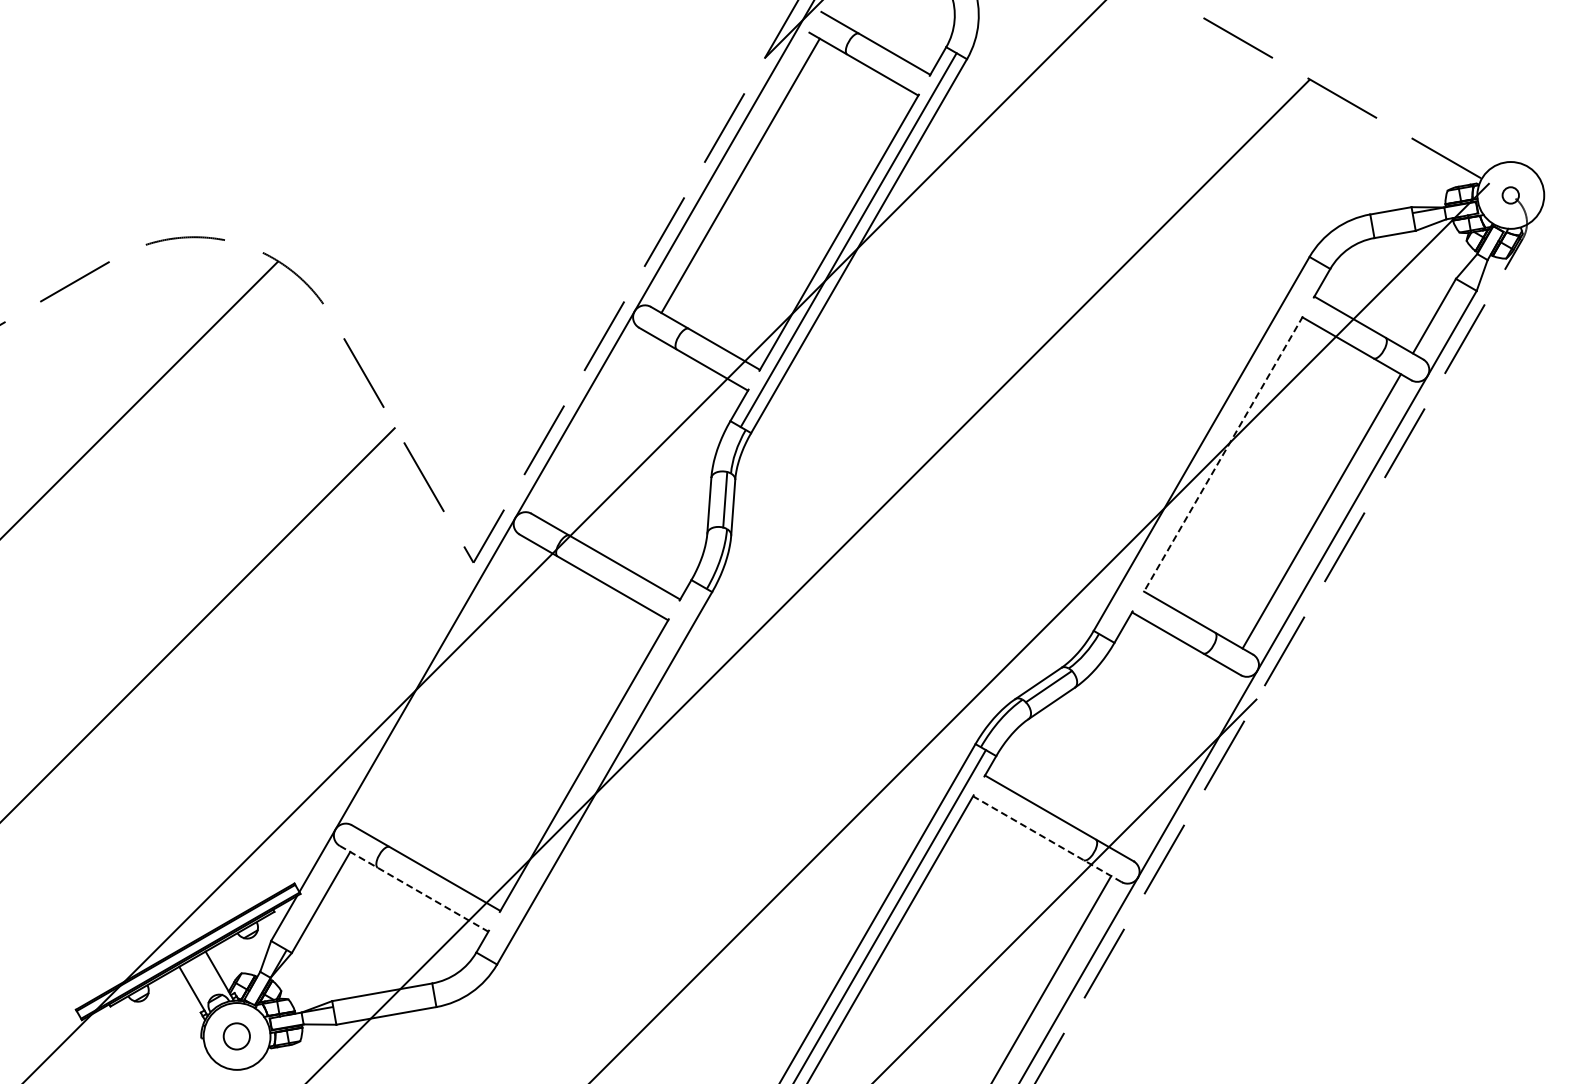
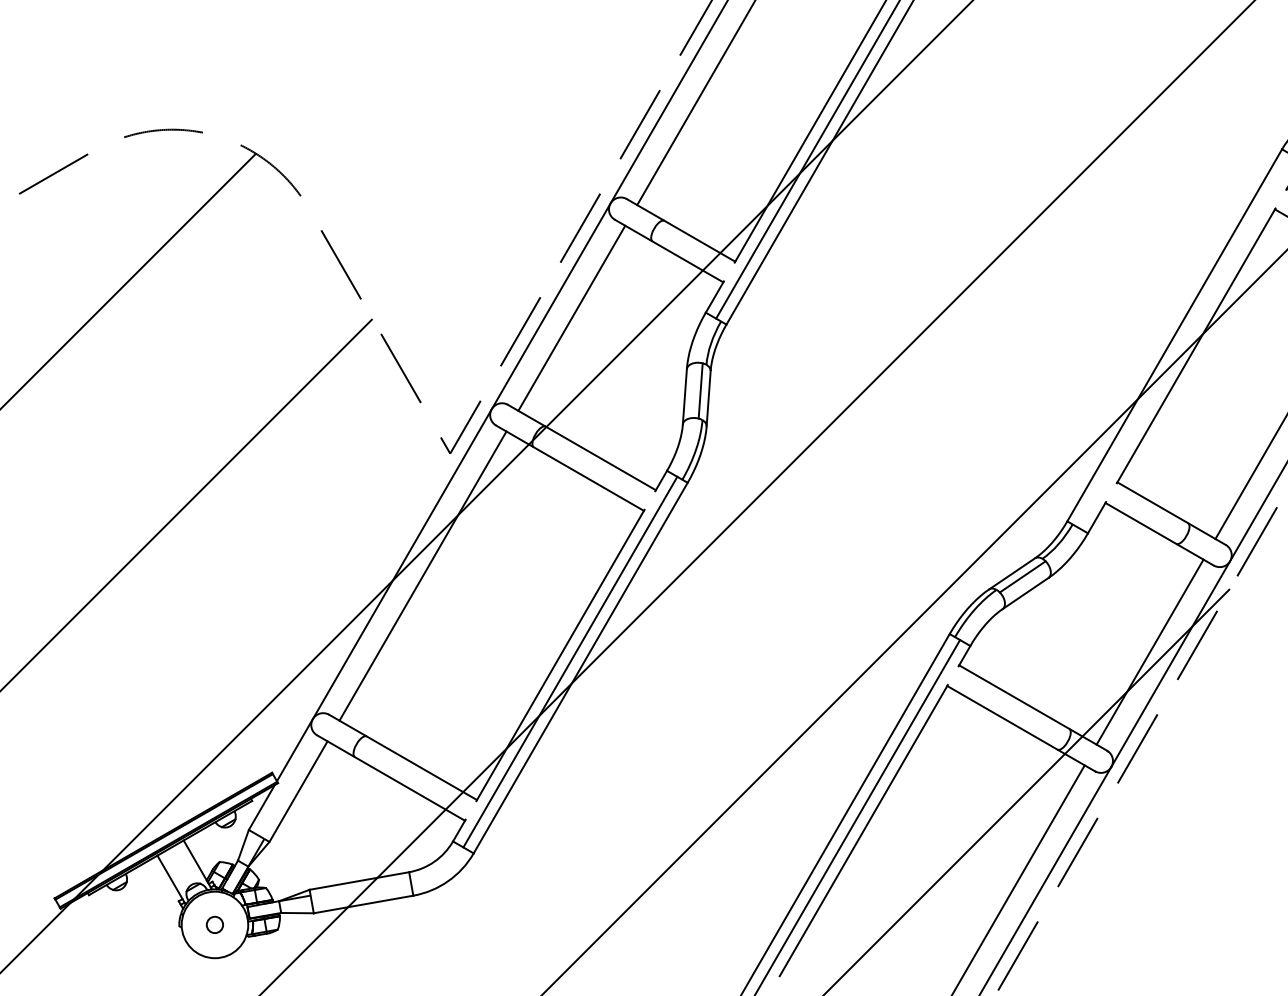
line: (595, 426) -> (571, 318), added
line: (1223, 454) -> (1196, 345), dashed -> solid
line: (446, 685) -> (423, 575), added
line: (1176, 762) -> (1149, 652), added
line: (593, 772) -> (569, 662), added
line: (1047, 839) -> (1021, 728), dashed -> solid
line: (414, 888) -> (391, 777), dashed -> solid
circle: (237, 1036) -> (215, 924), size x0.62

